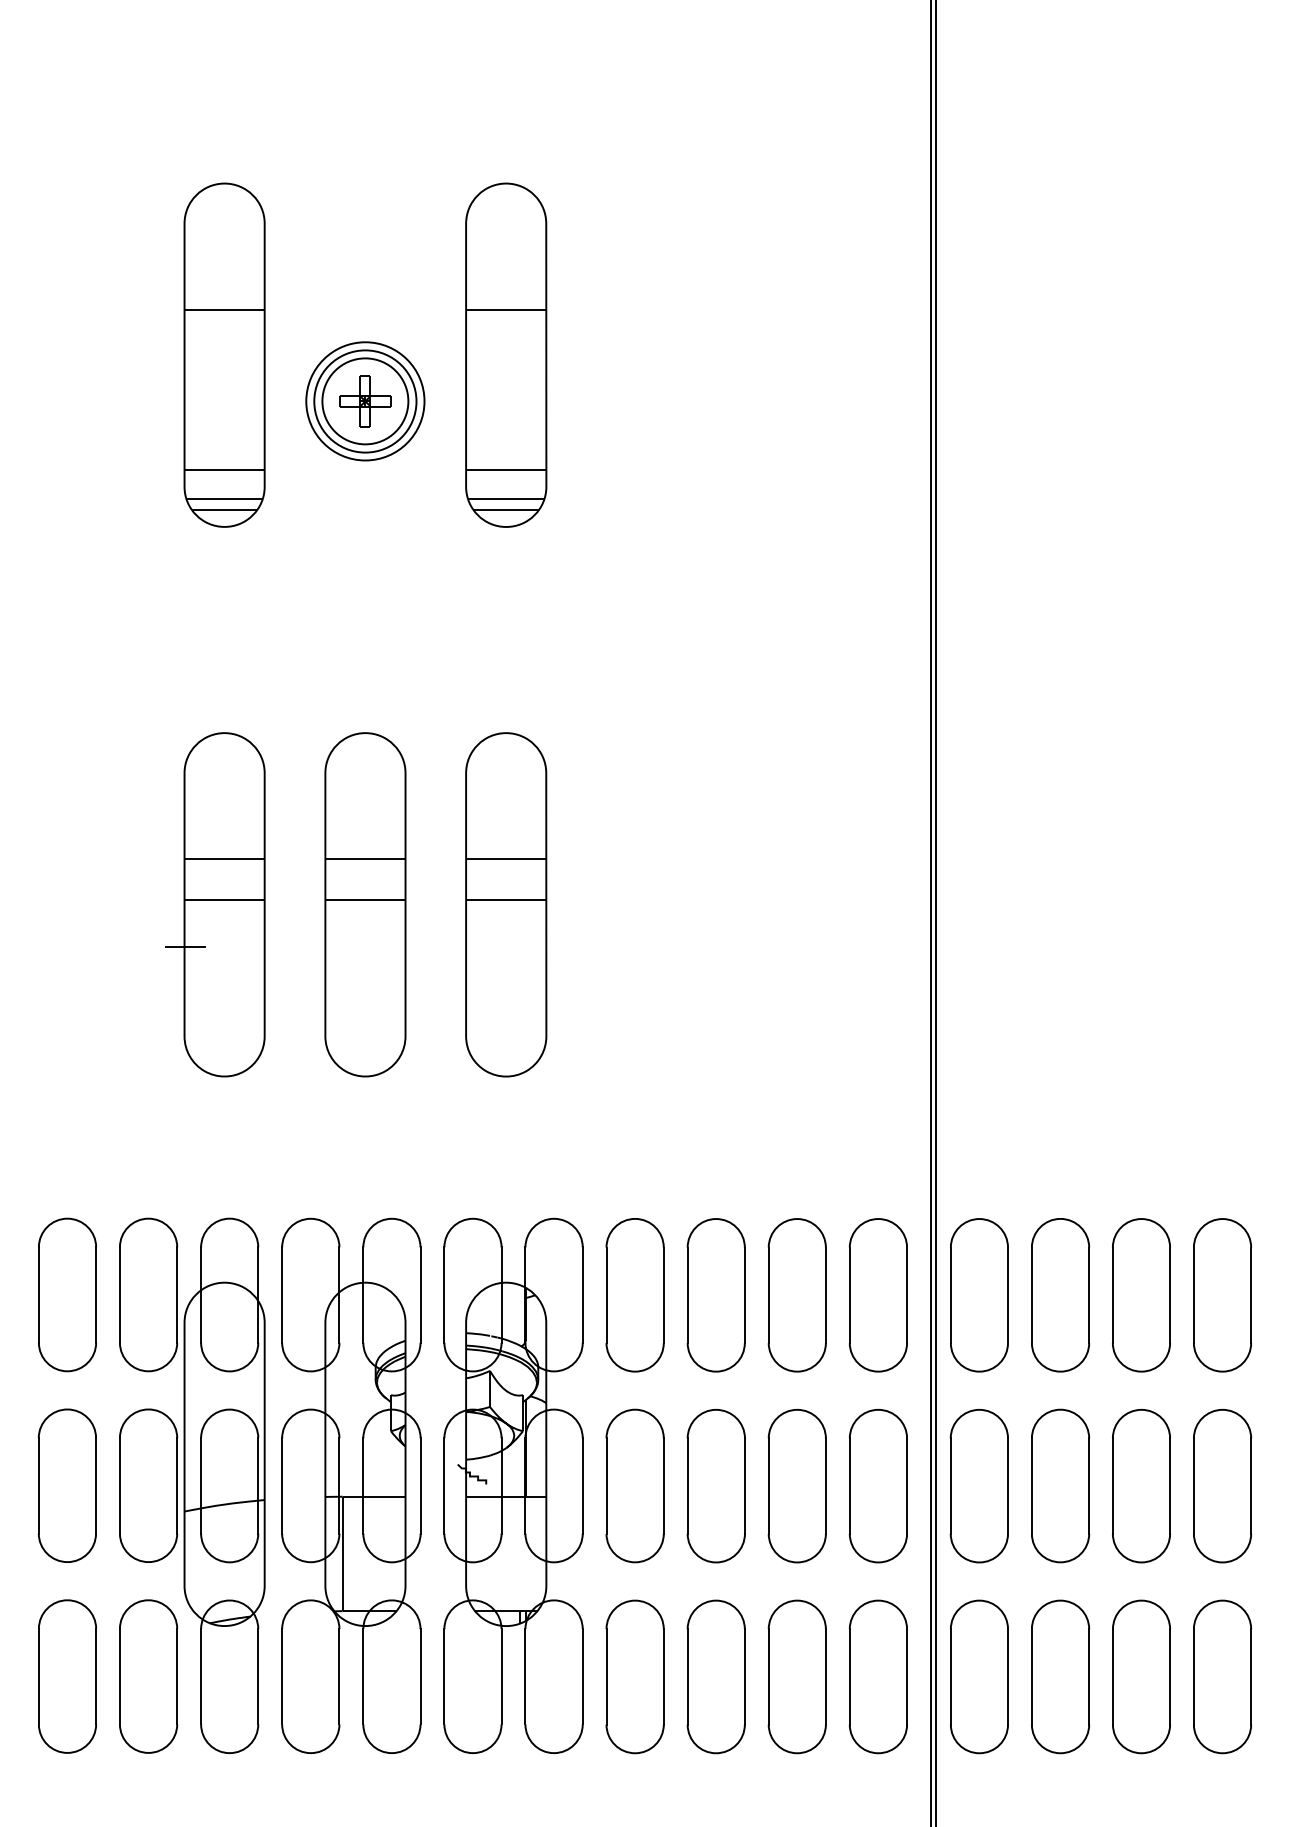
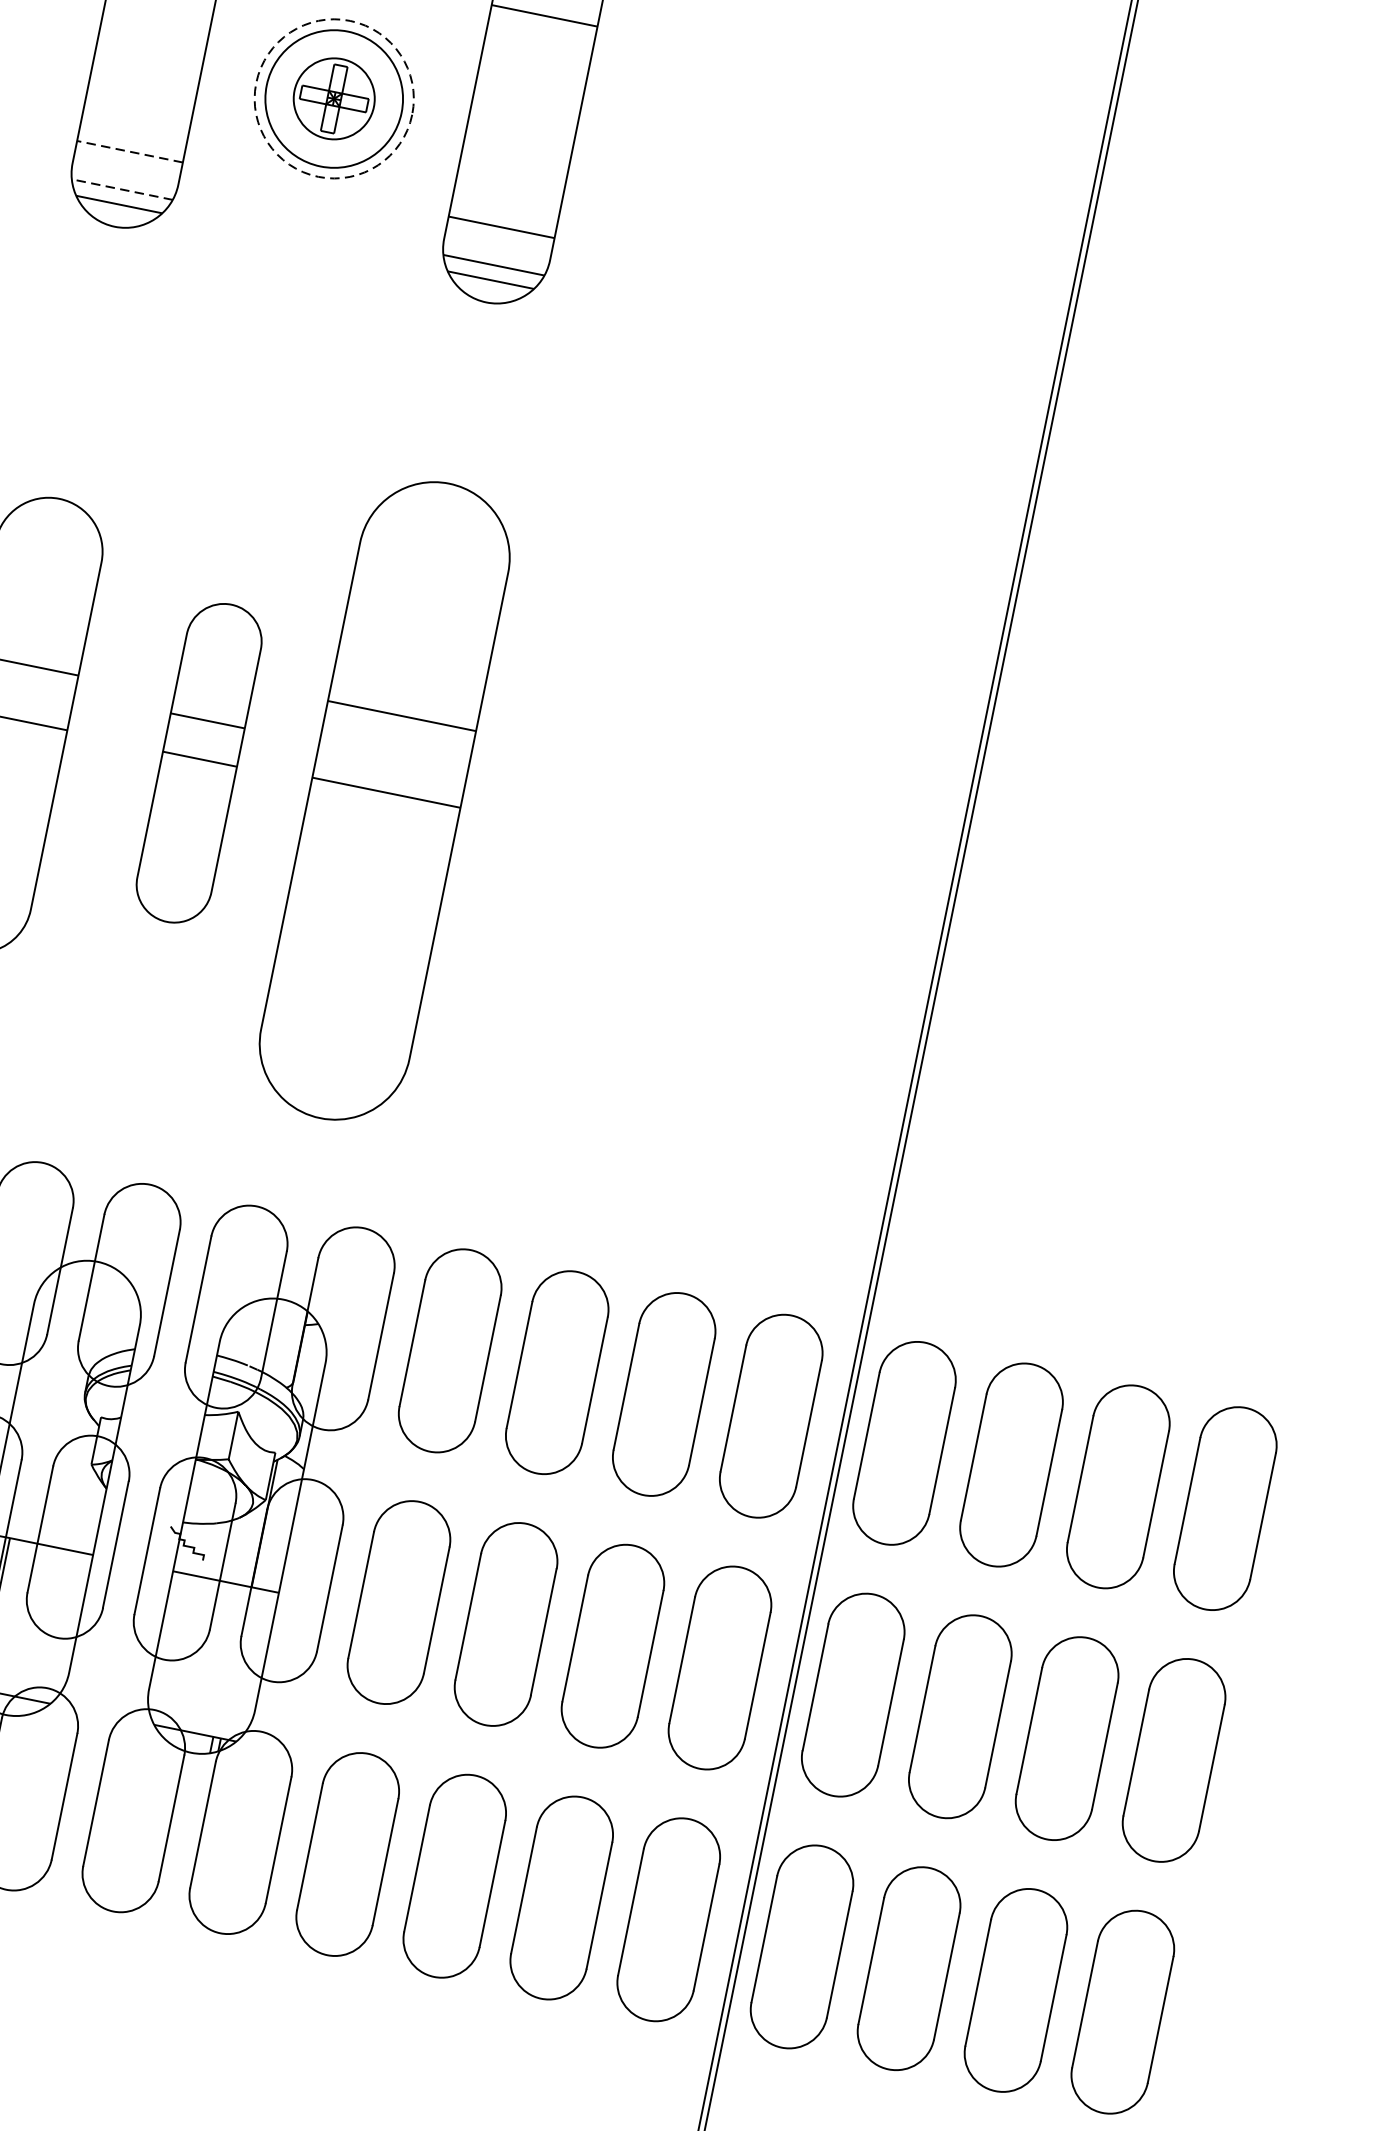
circle: (365, 401) -> (334, 99), size x0.7
circle: (365, 401) -> (334, 99), solid -> dashed
line: (224, 470) -> (129, 152), solid -> dashed
line: (224, 498) -> (122, 189), solid -> dashed
part: (365, 904) -> (199, 762), size x0.7
part: (506, 904) -> (385, 800), size x1.4

